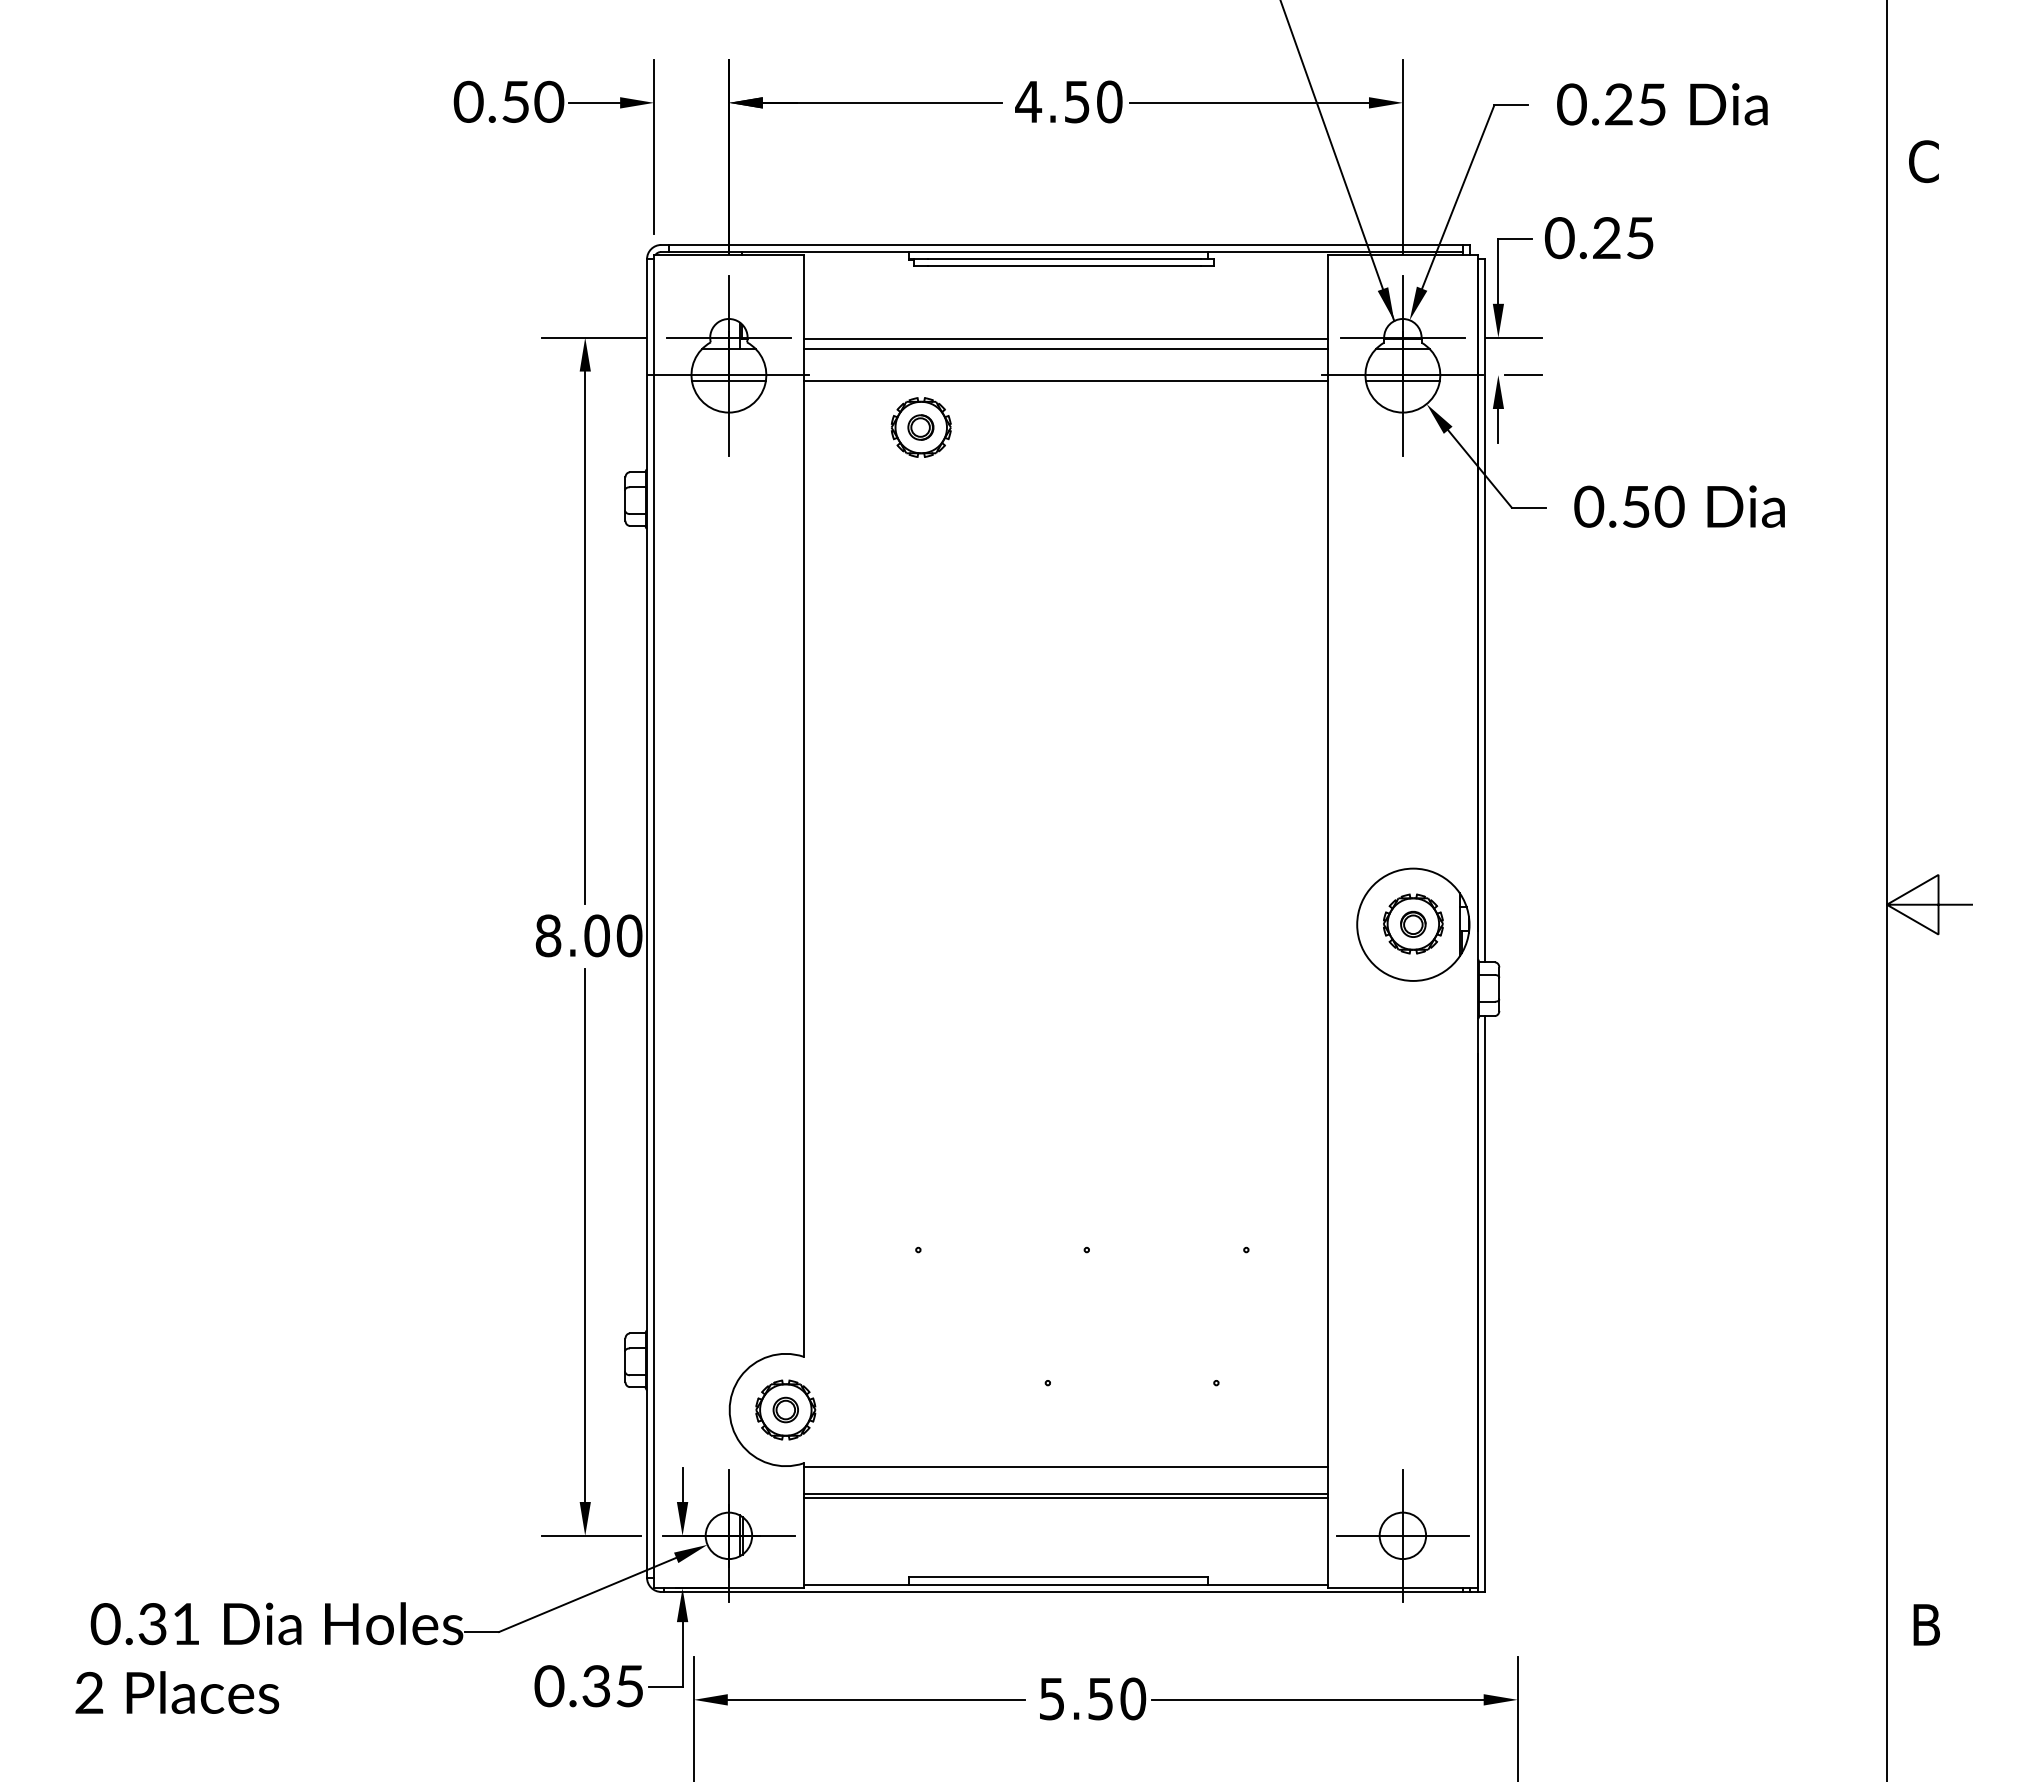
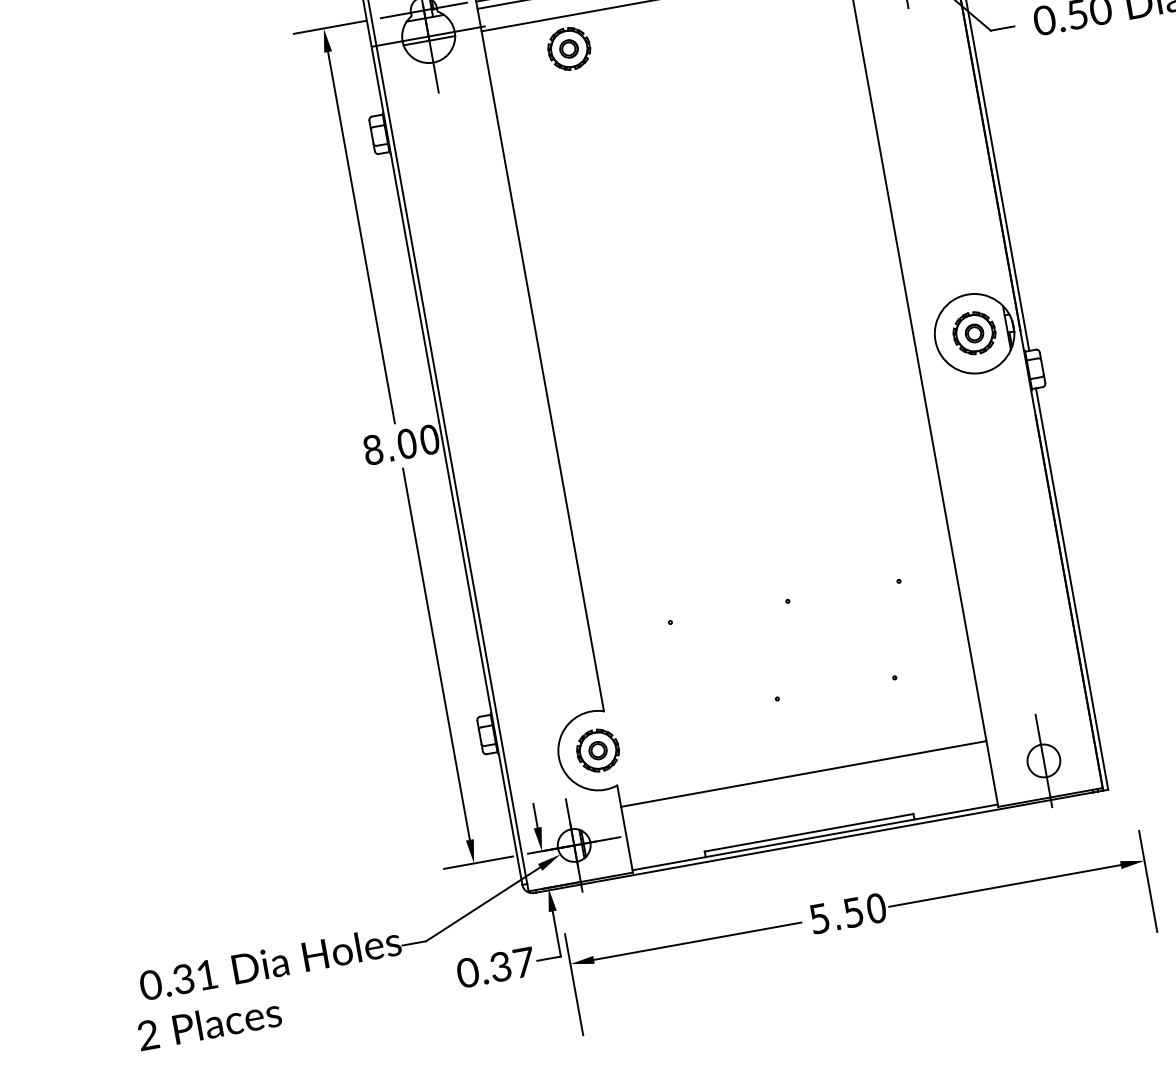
line: (1065, 1466) -> (800, 754), removed
line: (1065, 1498) -> (804, 777), removed
line: (1402, 1535) -> (1043, 760), removed
text: (630, 1686) -> (524, 962), 0.35 -> 0.37

